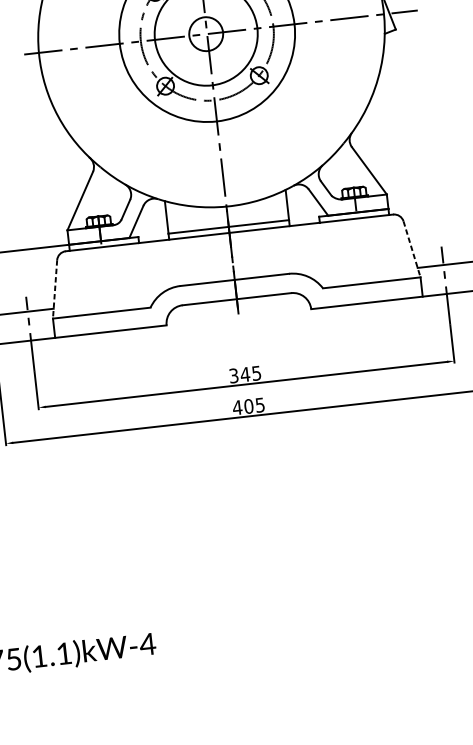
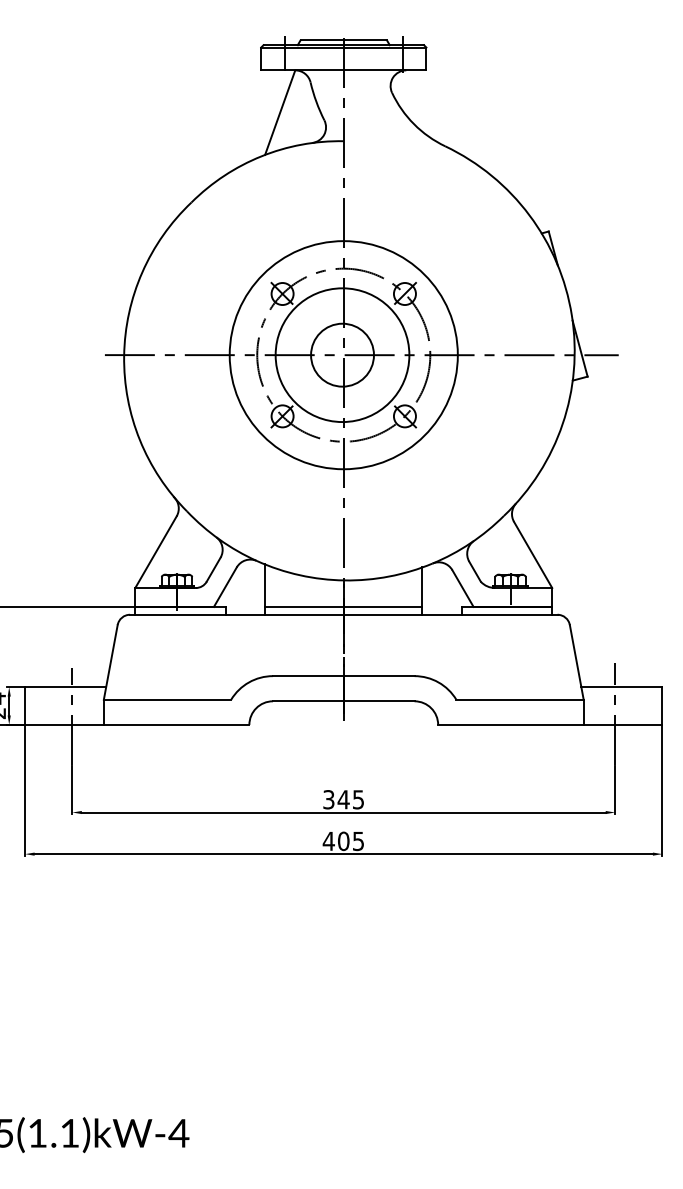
circle: (206, 33) -> (342, 354), size x1.43
line: (411, 249) -> (576, 662), dashed -> solid
line: (54, 289) -> (110, 662), dashed -> solid

